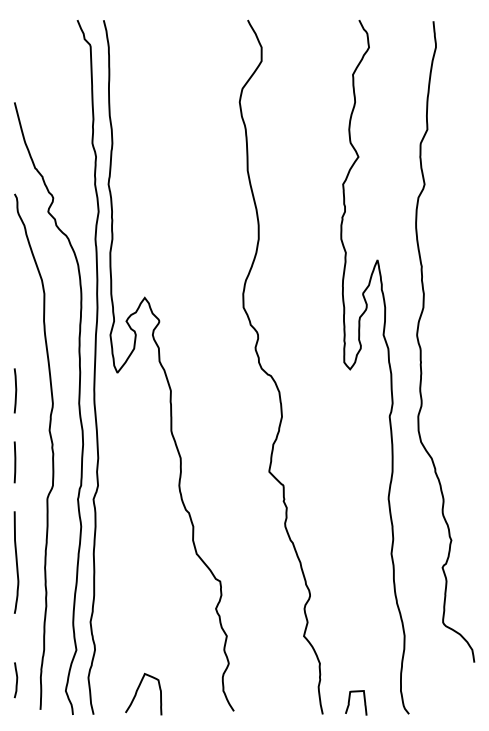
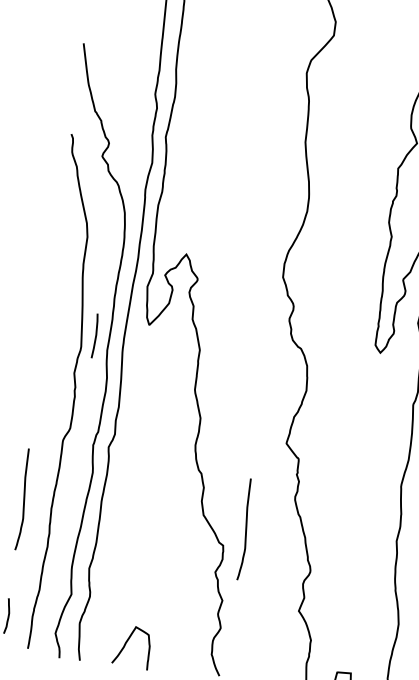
curve: (15, 390) -> (95, 335), moved
line: (14, 462) -> (35, 400), removed
curve: (240, 562) -> (245, 529), added

